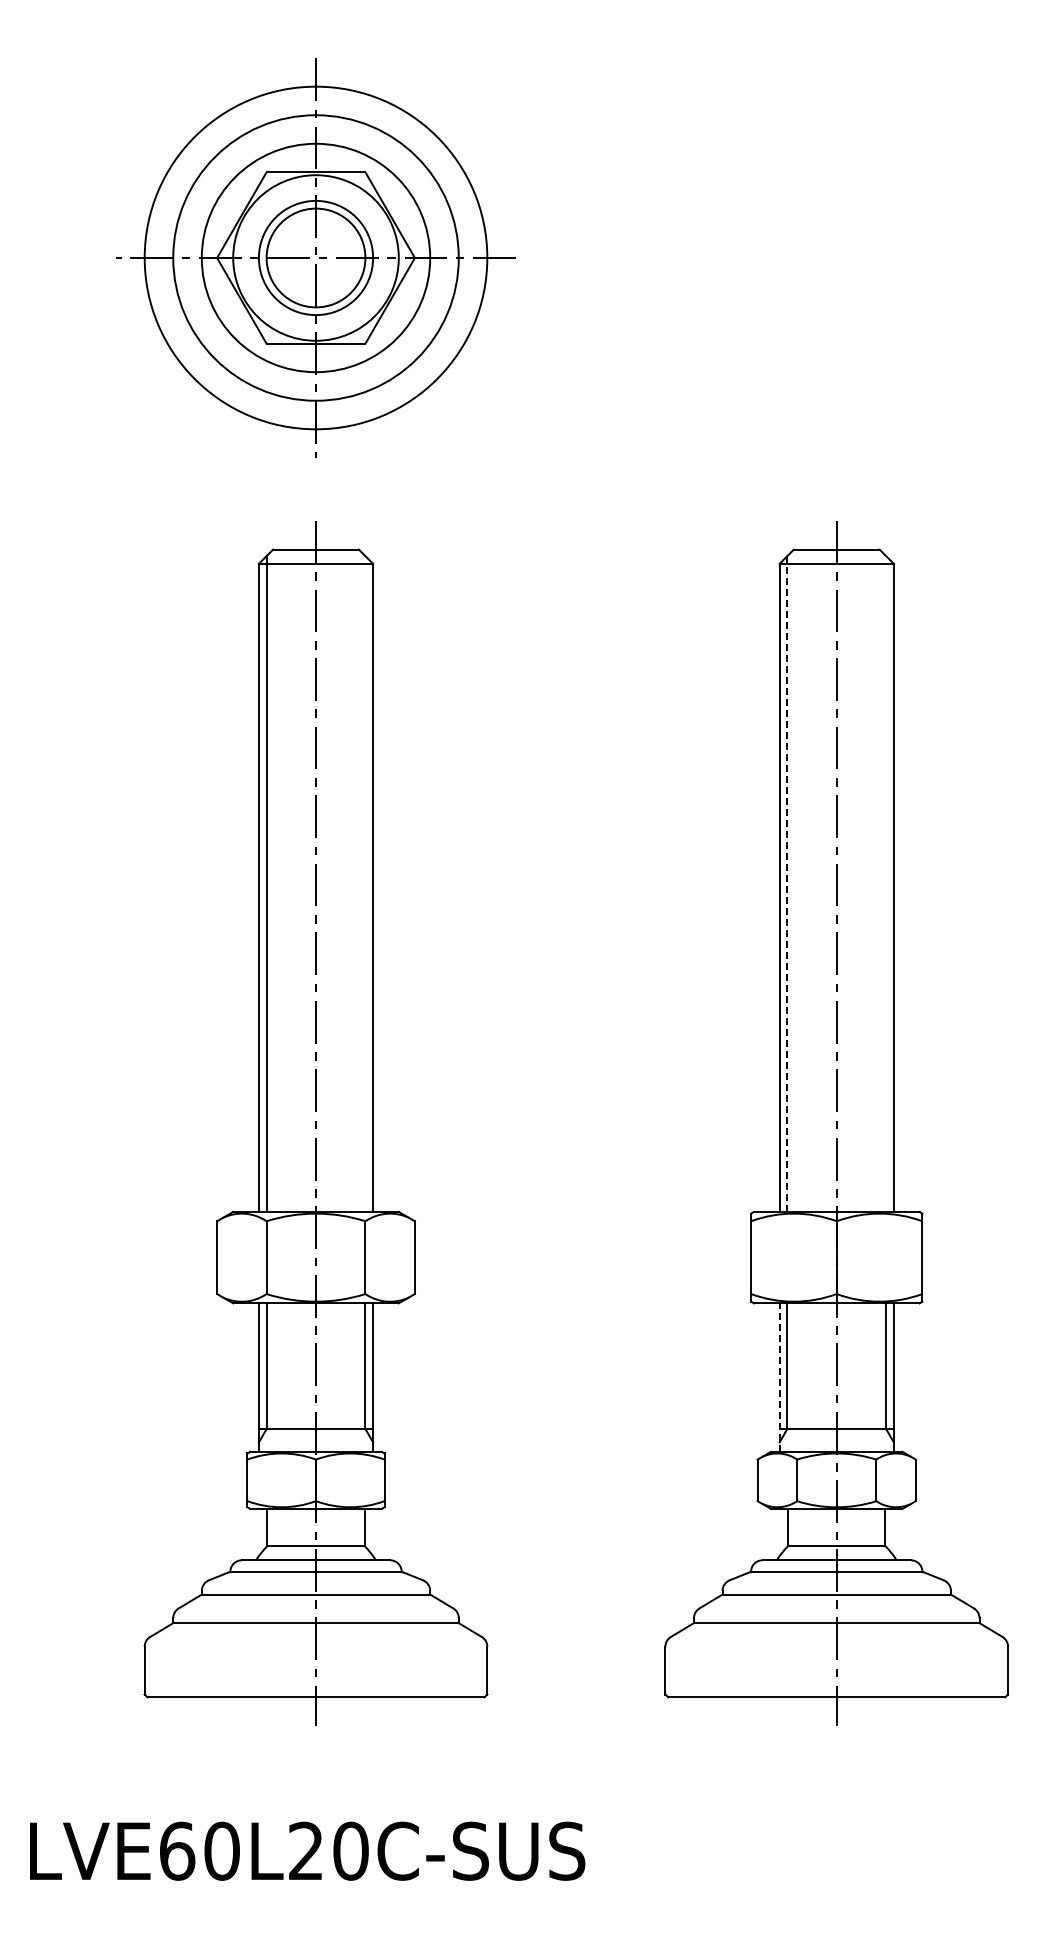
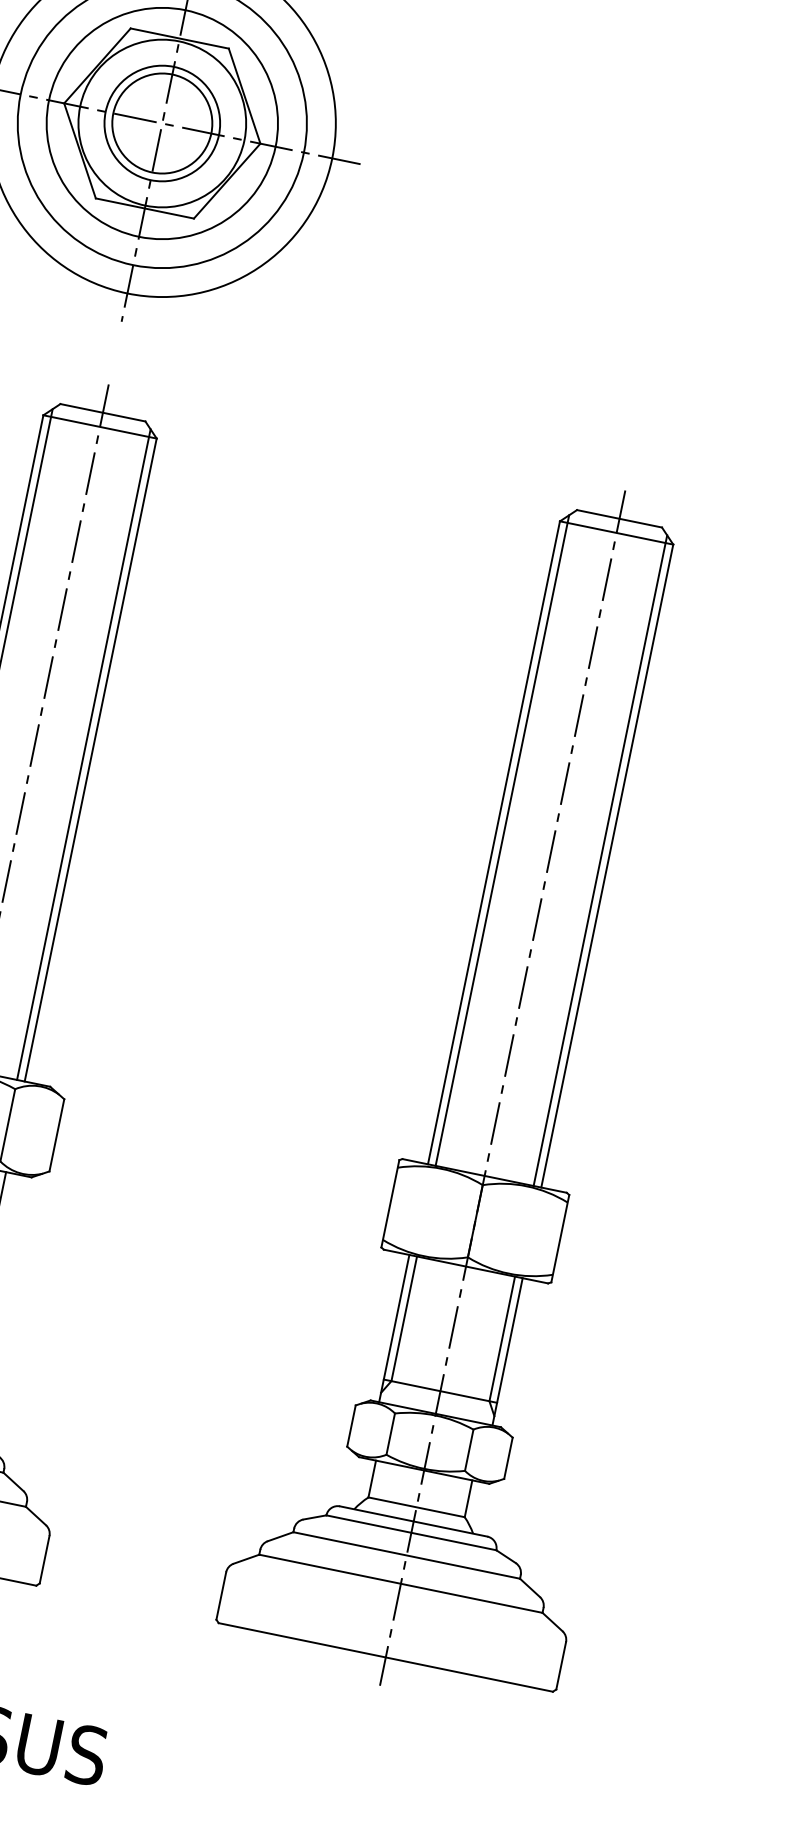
line: (365, 883) -> (84, 754), added
line: (886, 883) -> (600, 860), added
line: (787, 884) -> (502, 841), dashed -> solid
line: (779, 1377) -> (394, 1328), dashed -> solid

